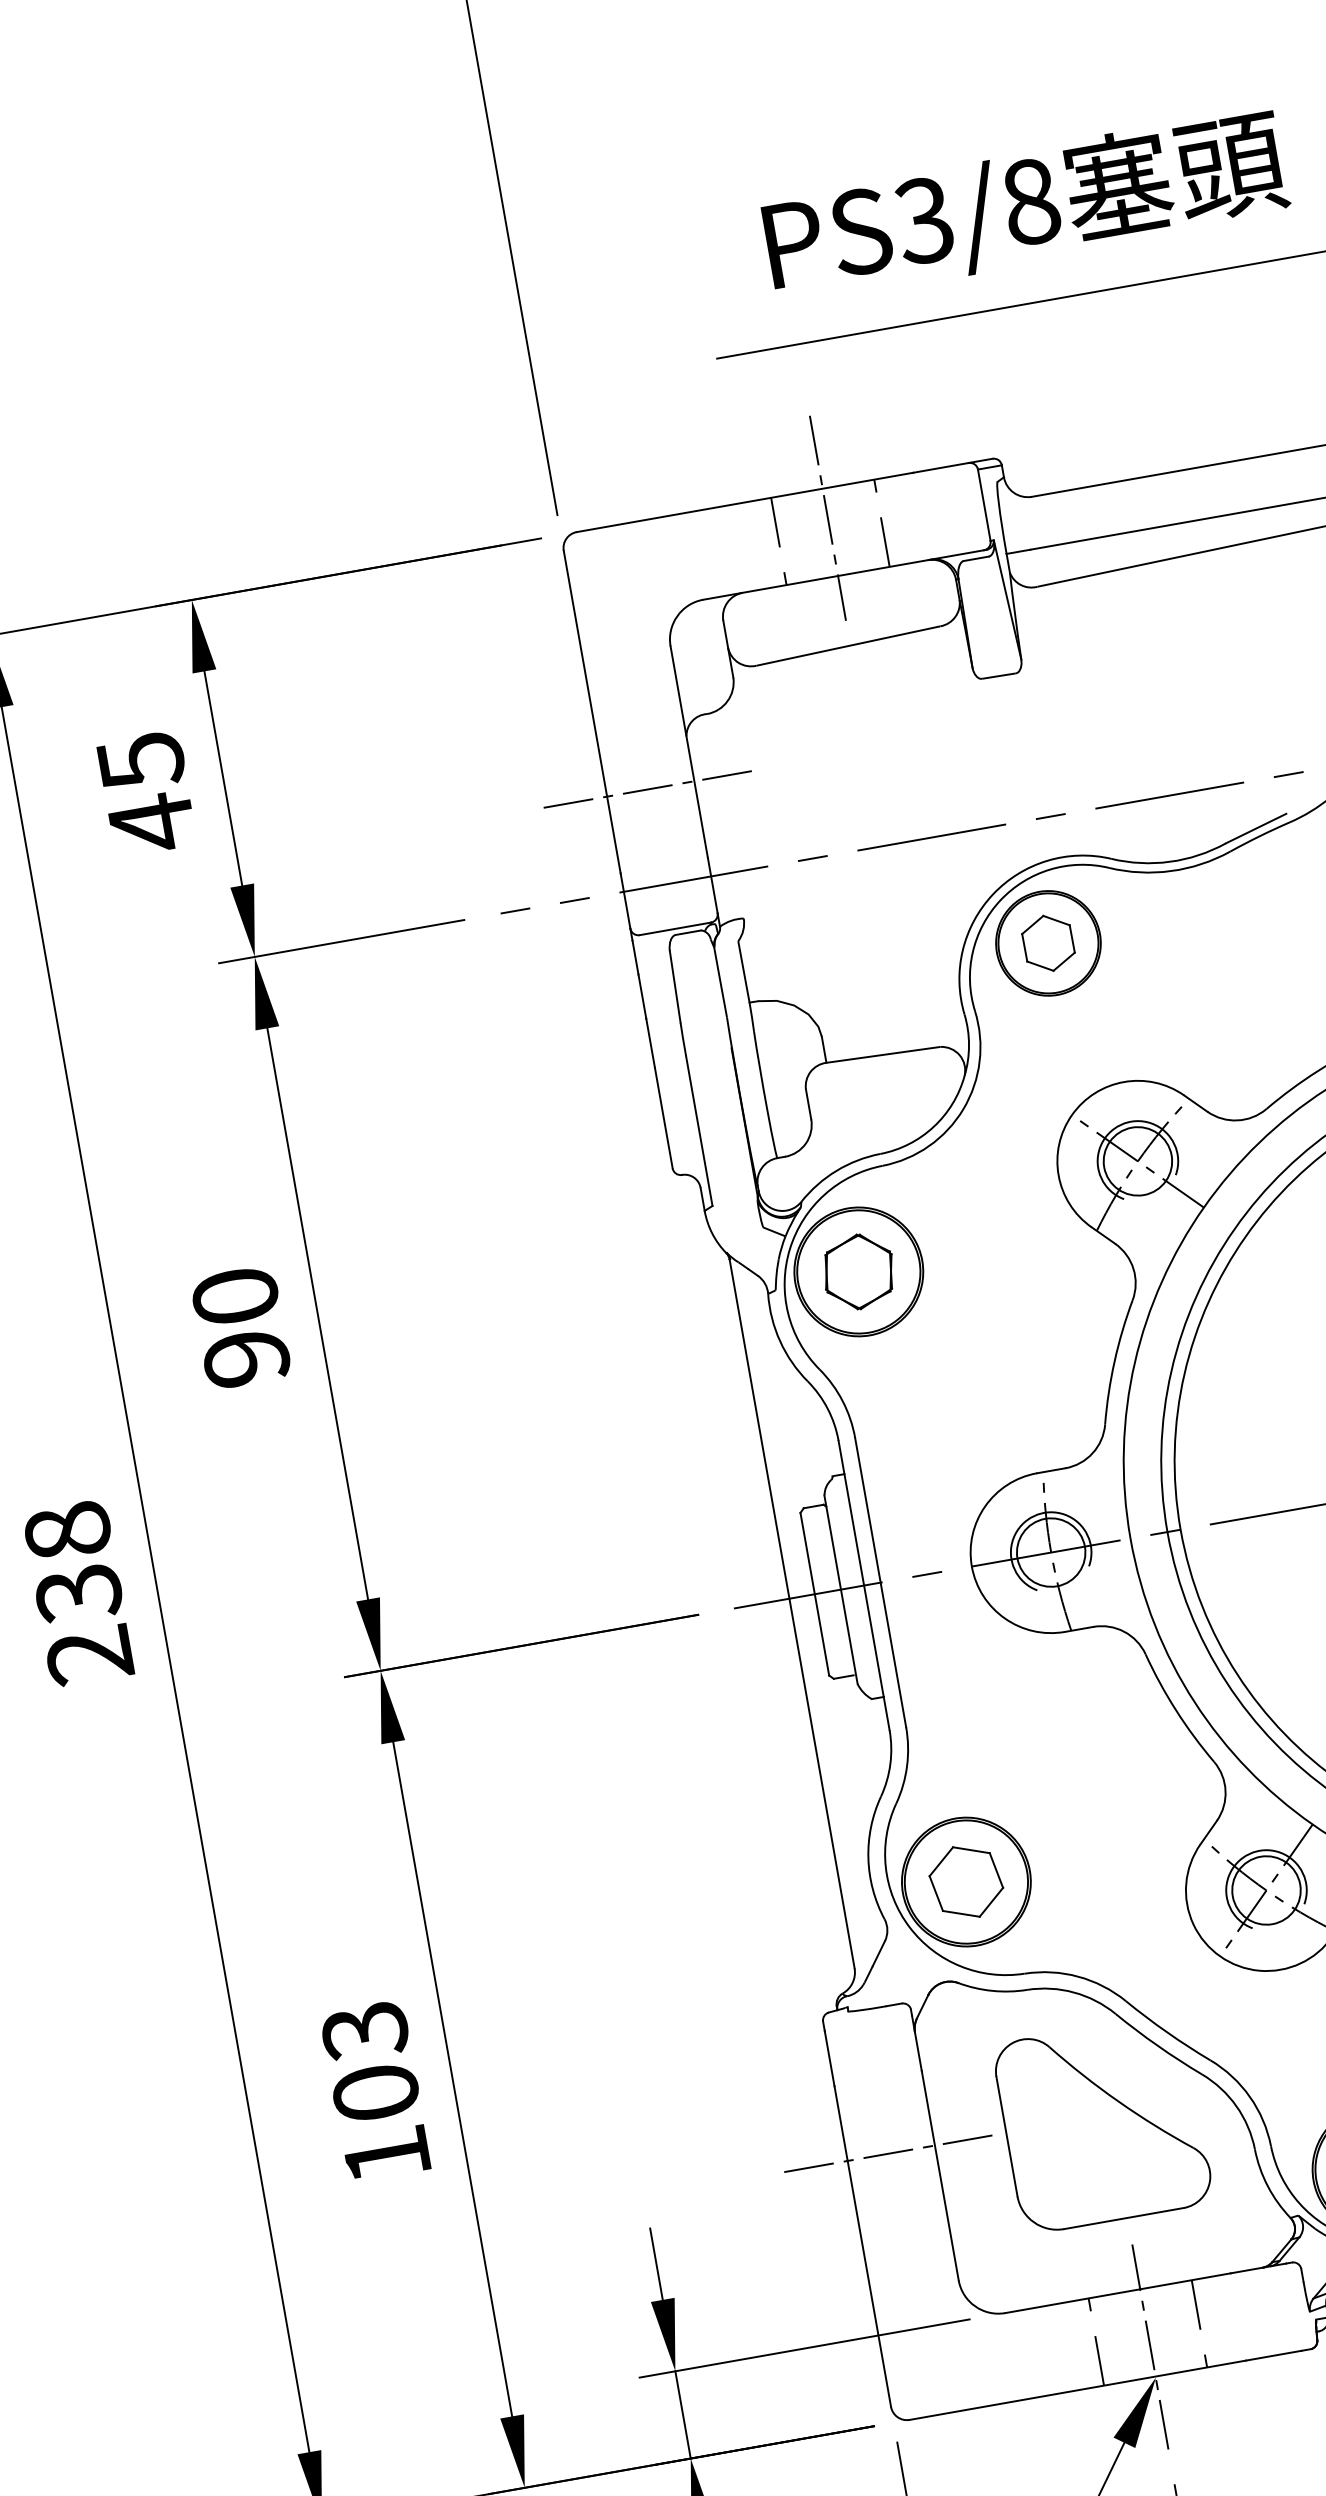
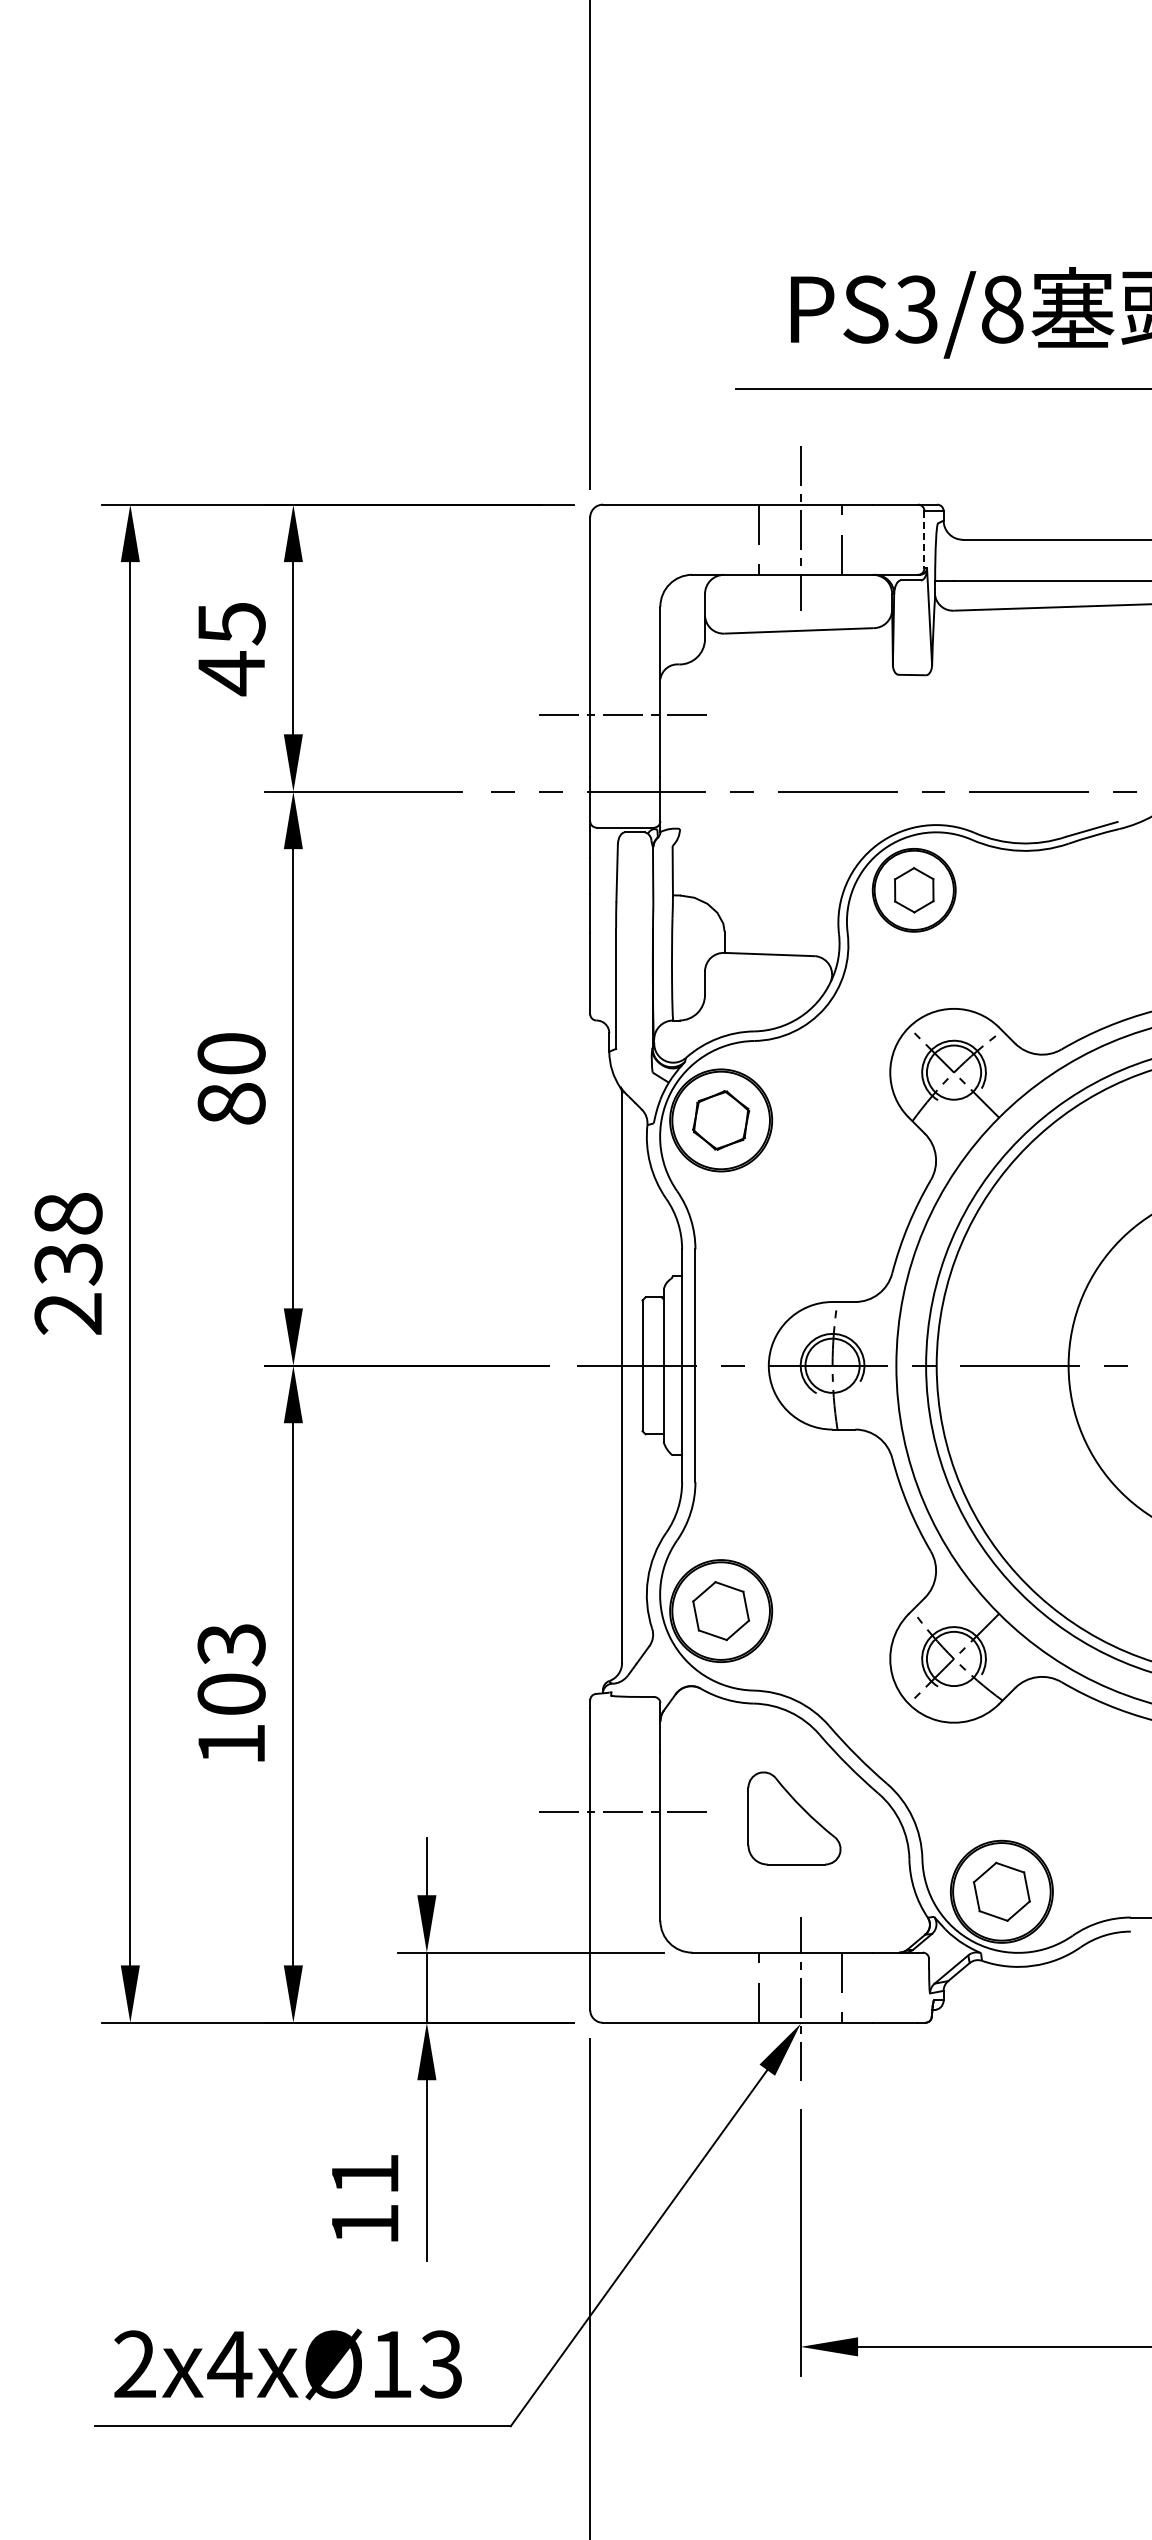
line: (984, 504) -> (924, 539), solid -> dashed
text: (246, 1358) -> (231, 1103), 90 -> 80
part: (1103, 2123) -> (794, 1818), size x0.6

